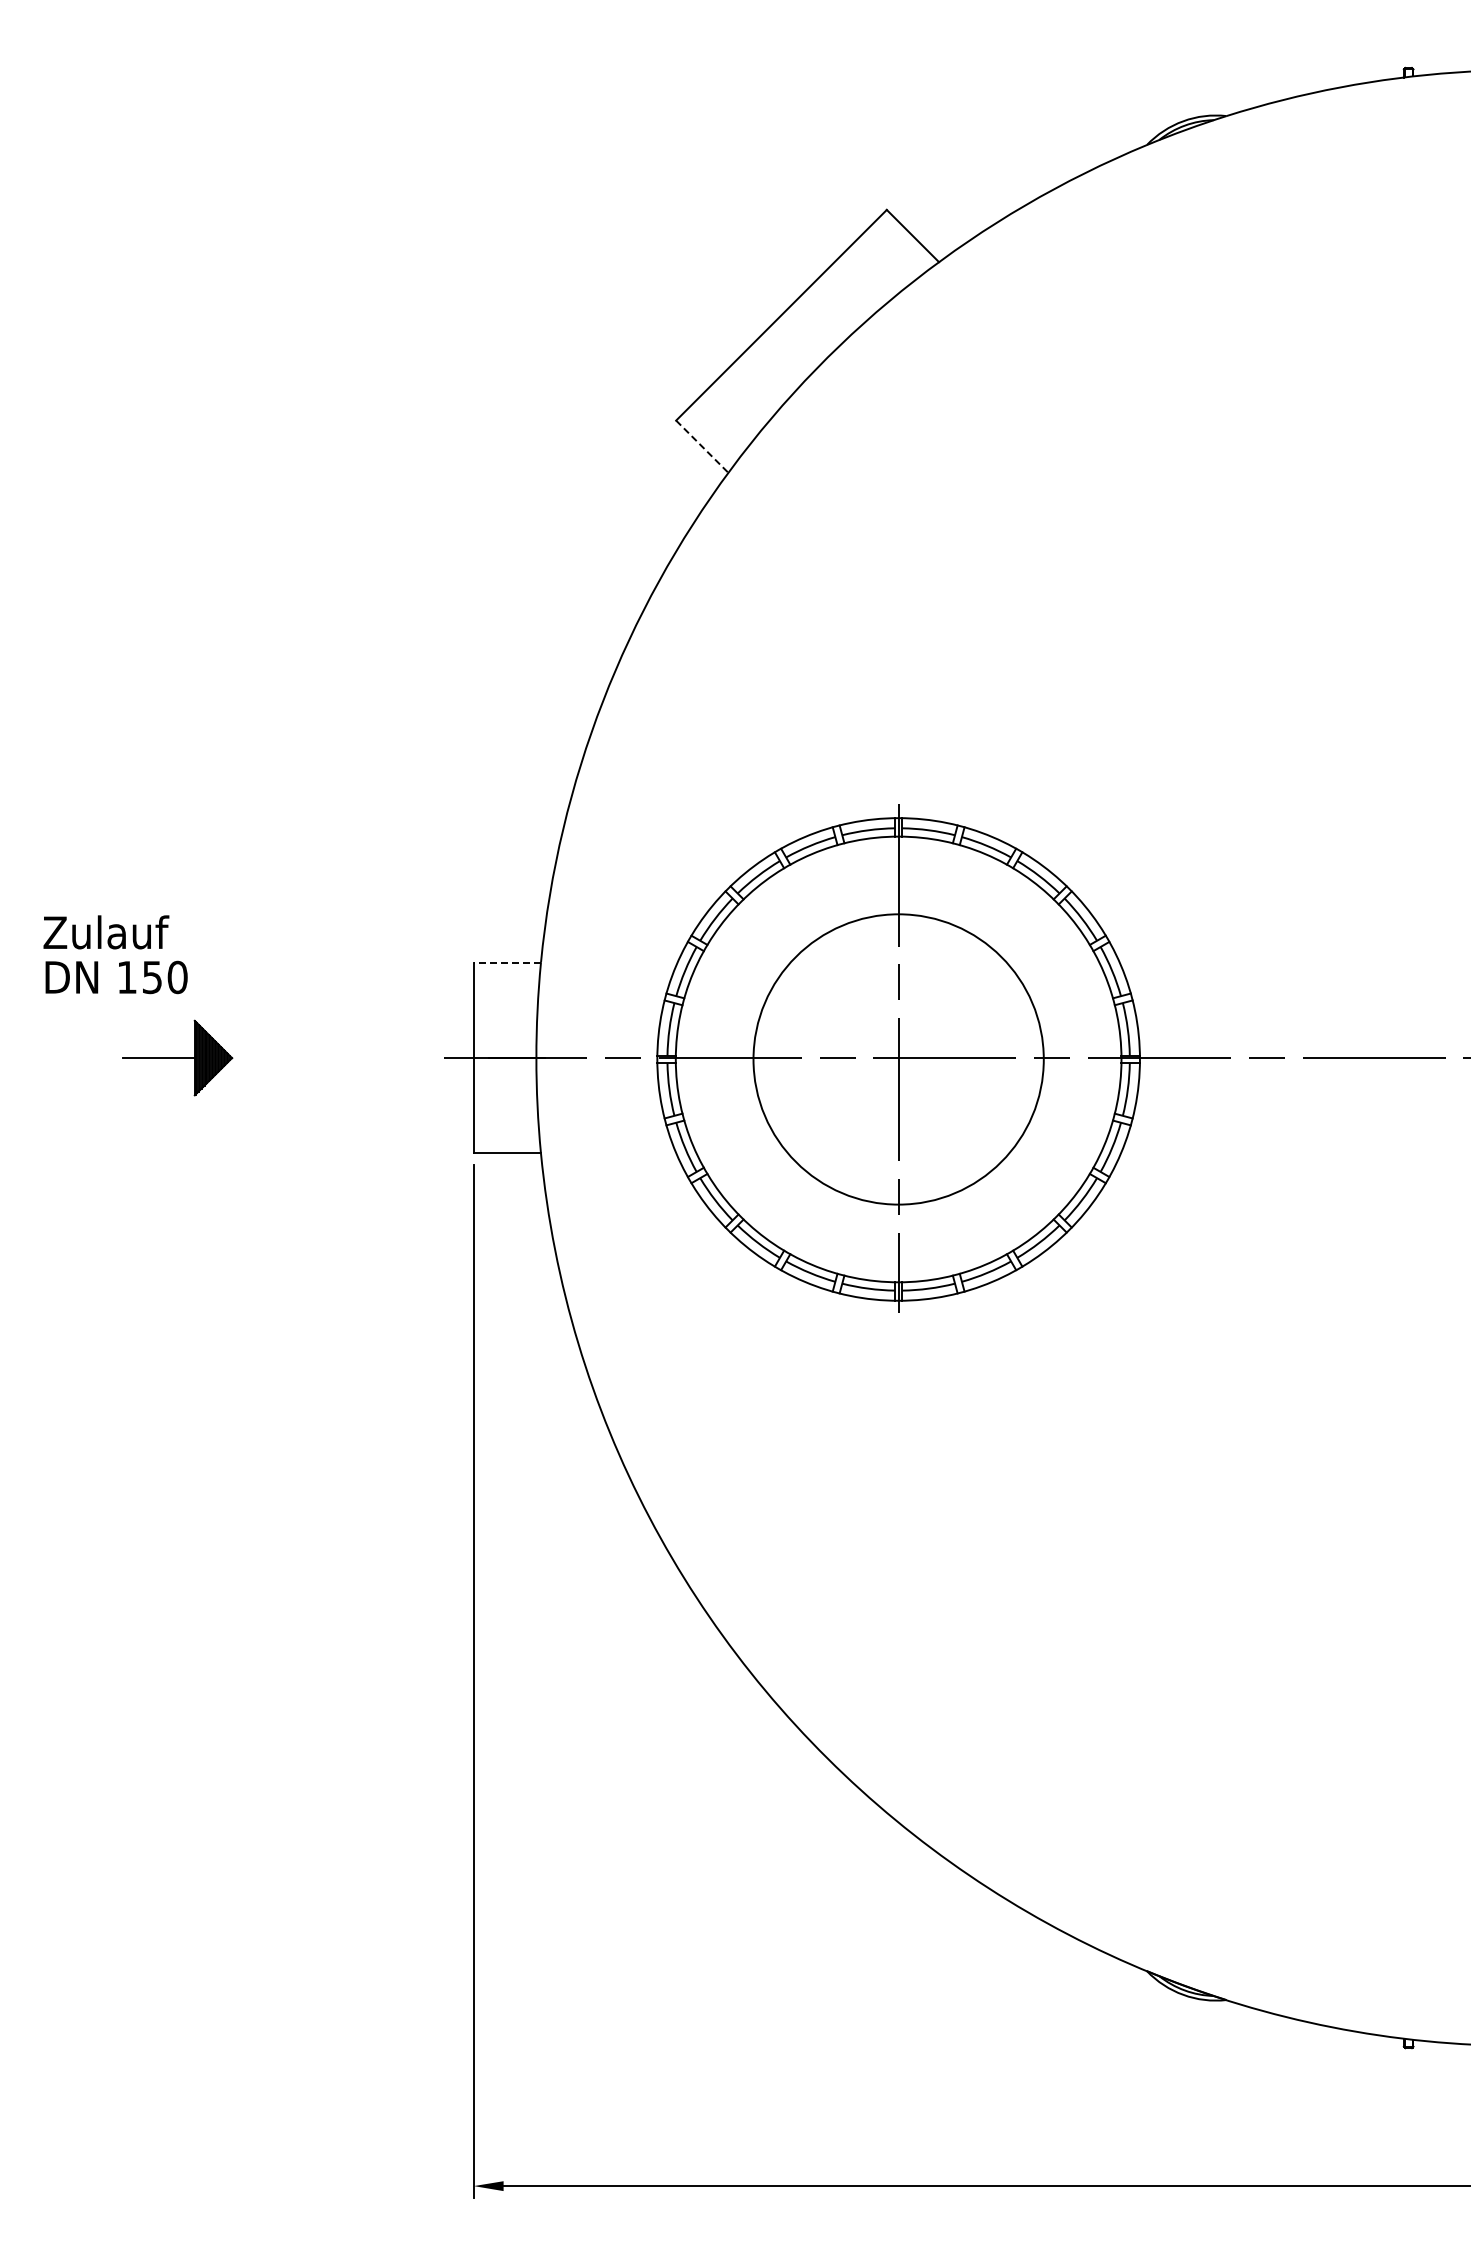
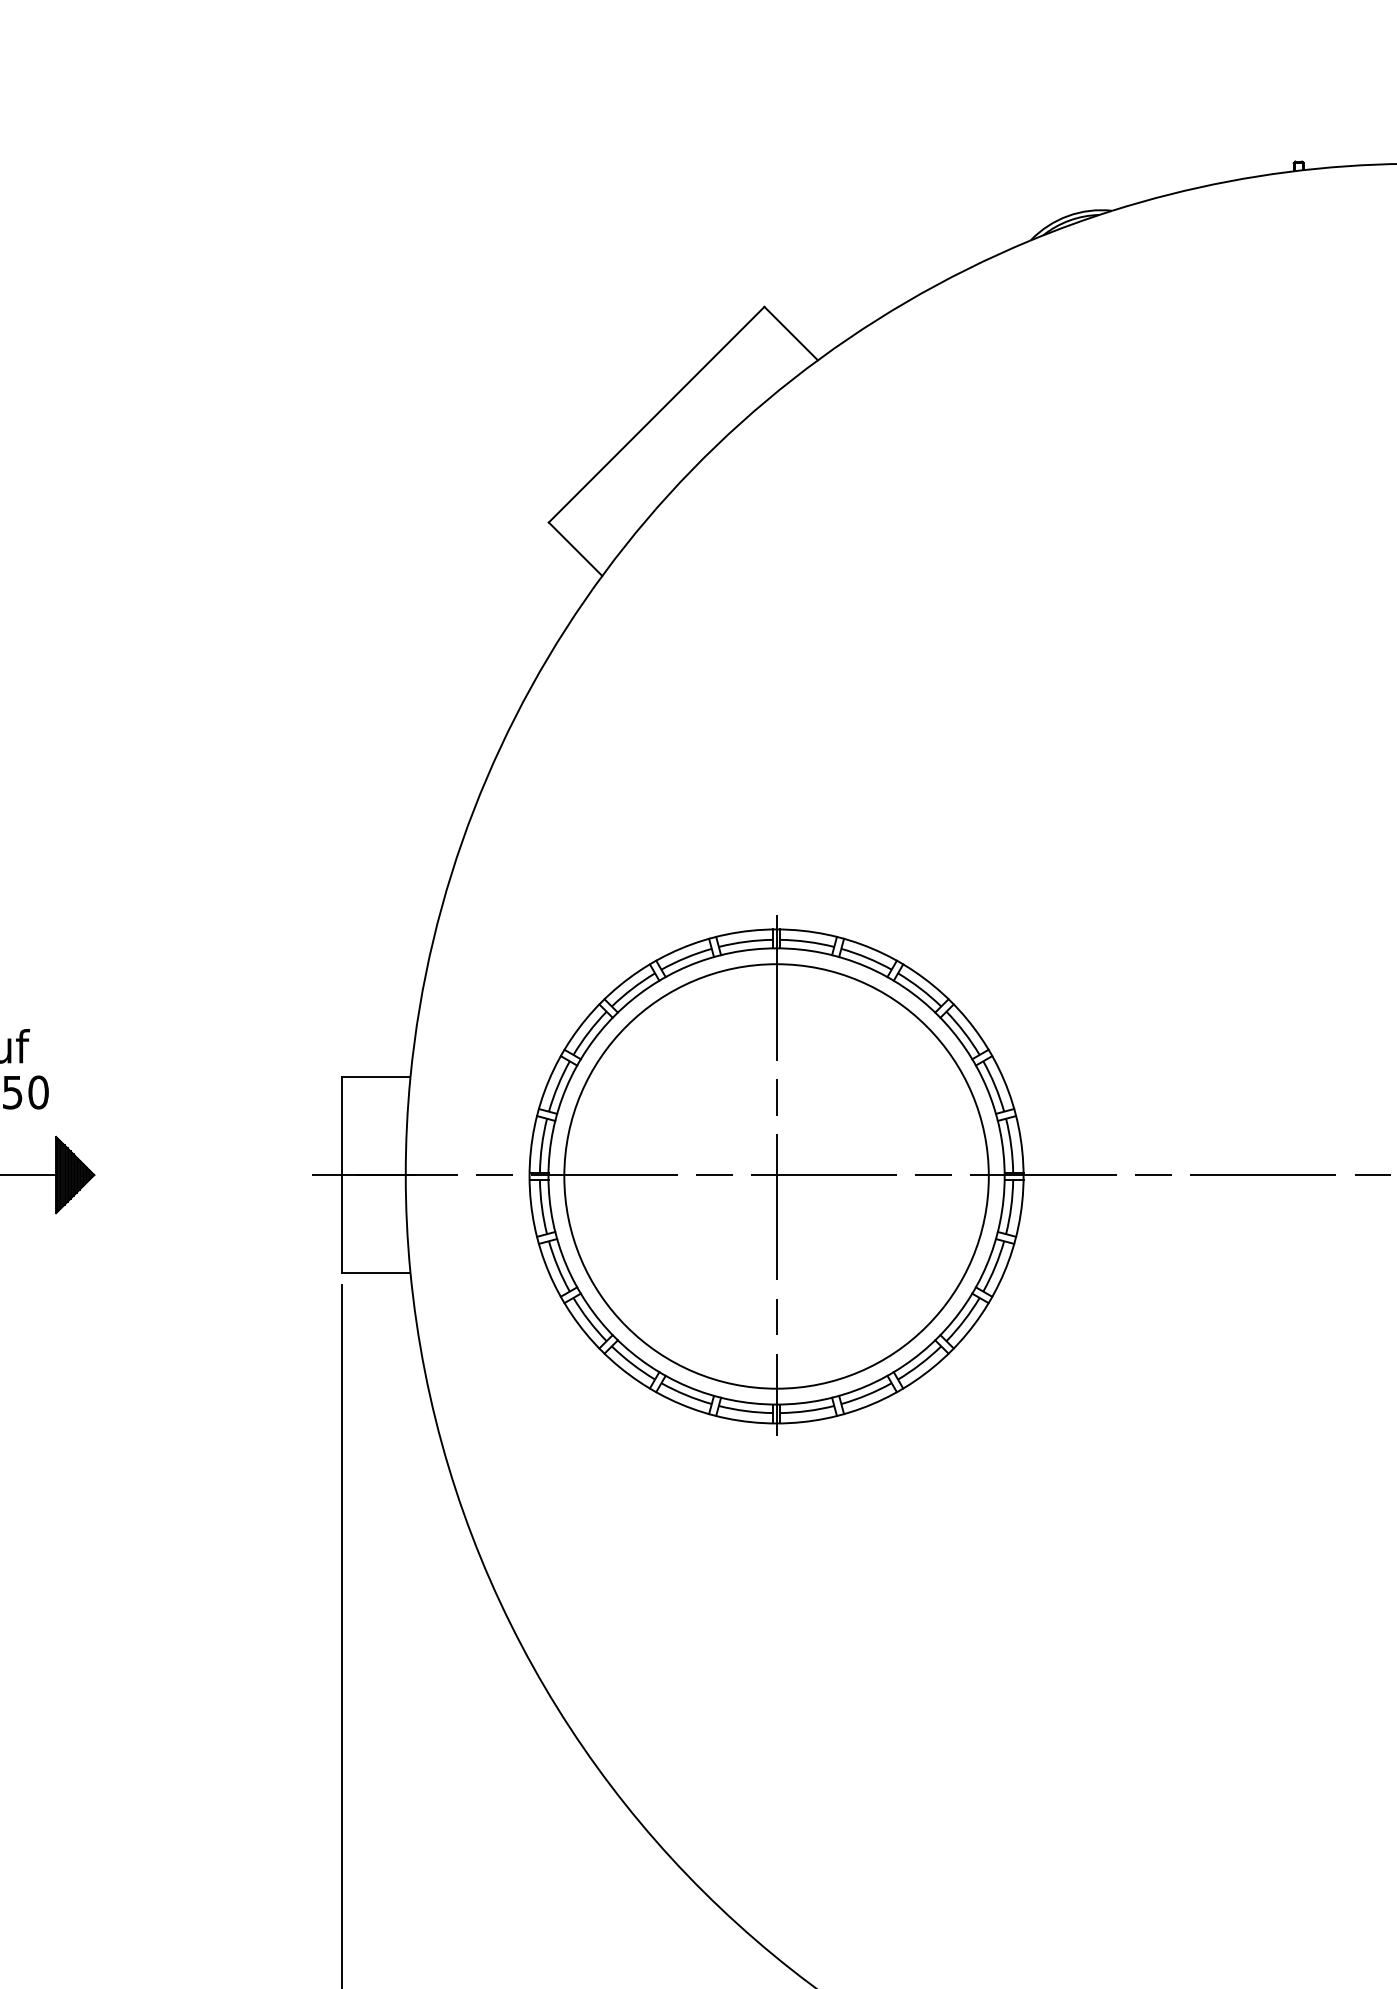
line: (702, 446) -> (575, 549), dashed -> solid
line: (507, 962) -> (376, 1077), dashed -> solid
circle: (898, 1059) -> (776, 1176), size x1.43

